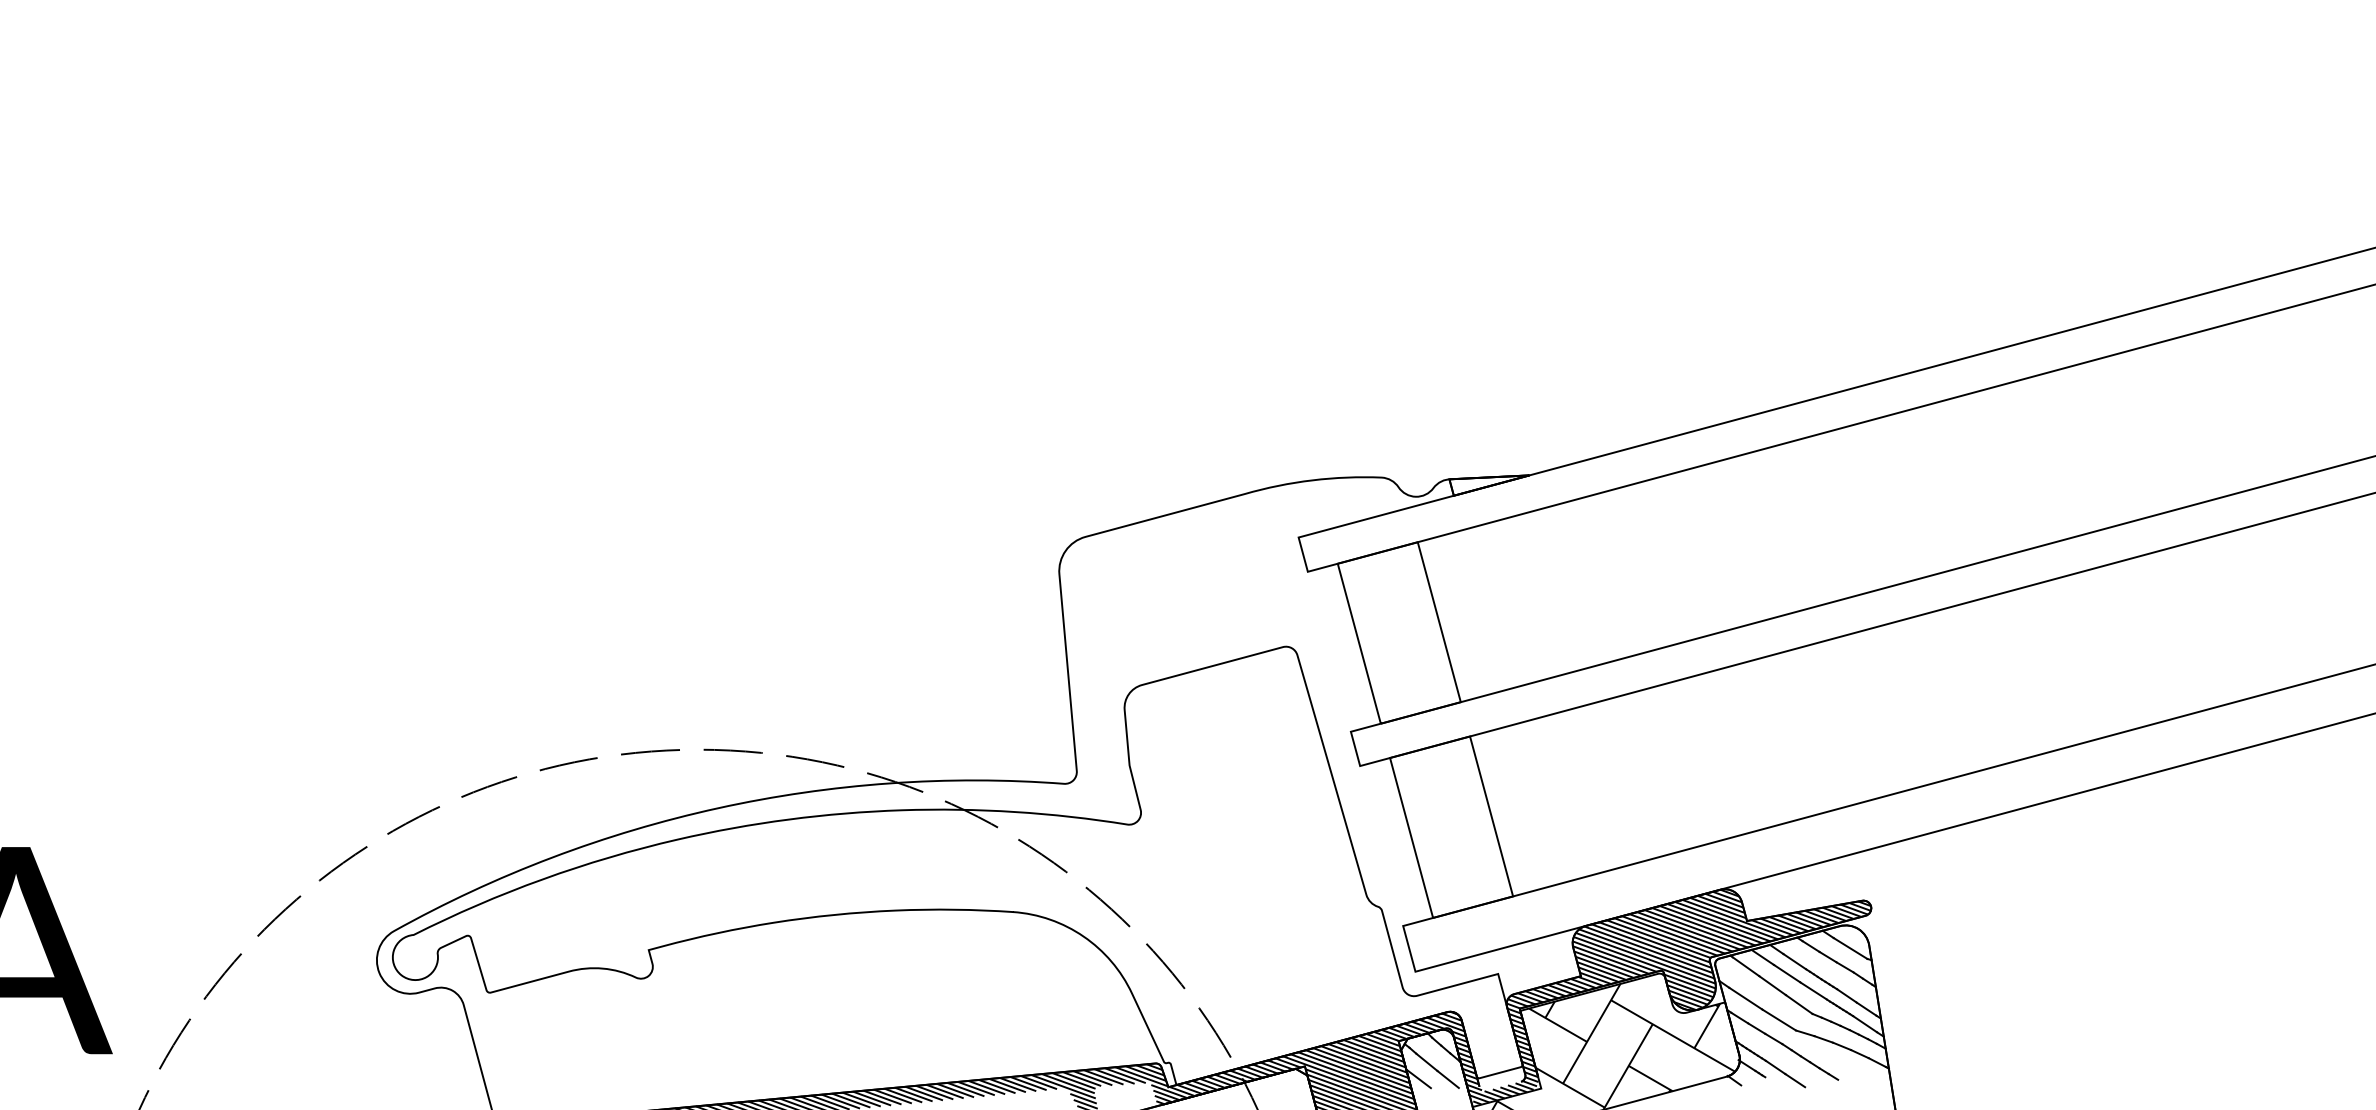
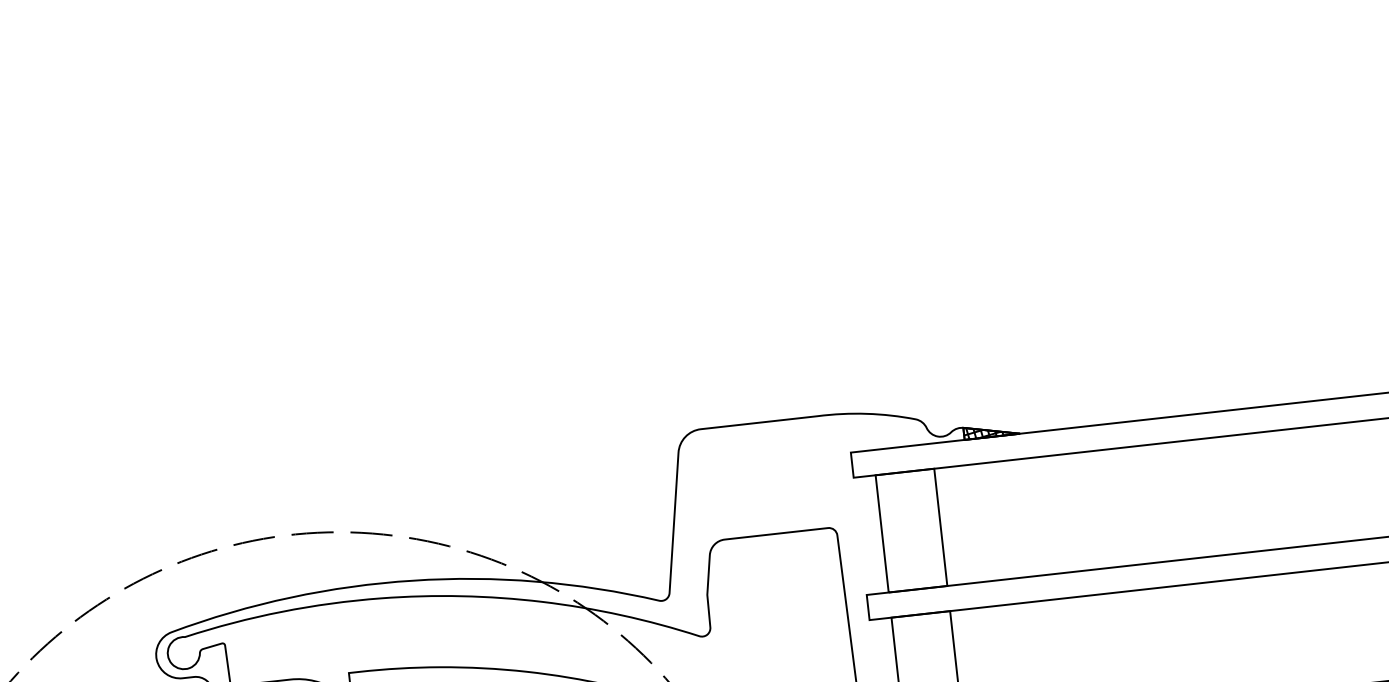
hatch: (1488, 484) -> (990, 435), added

